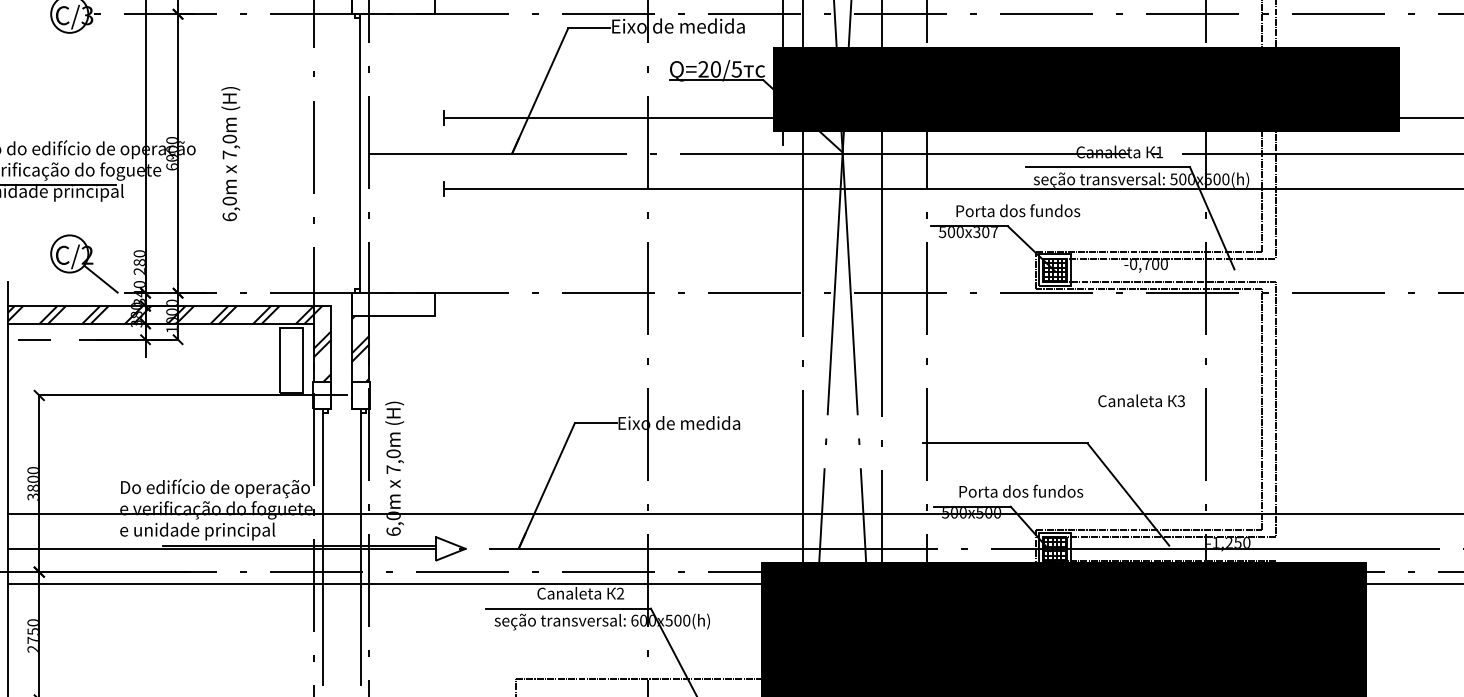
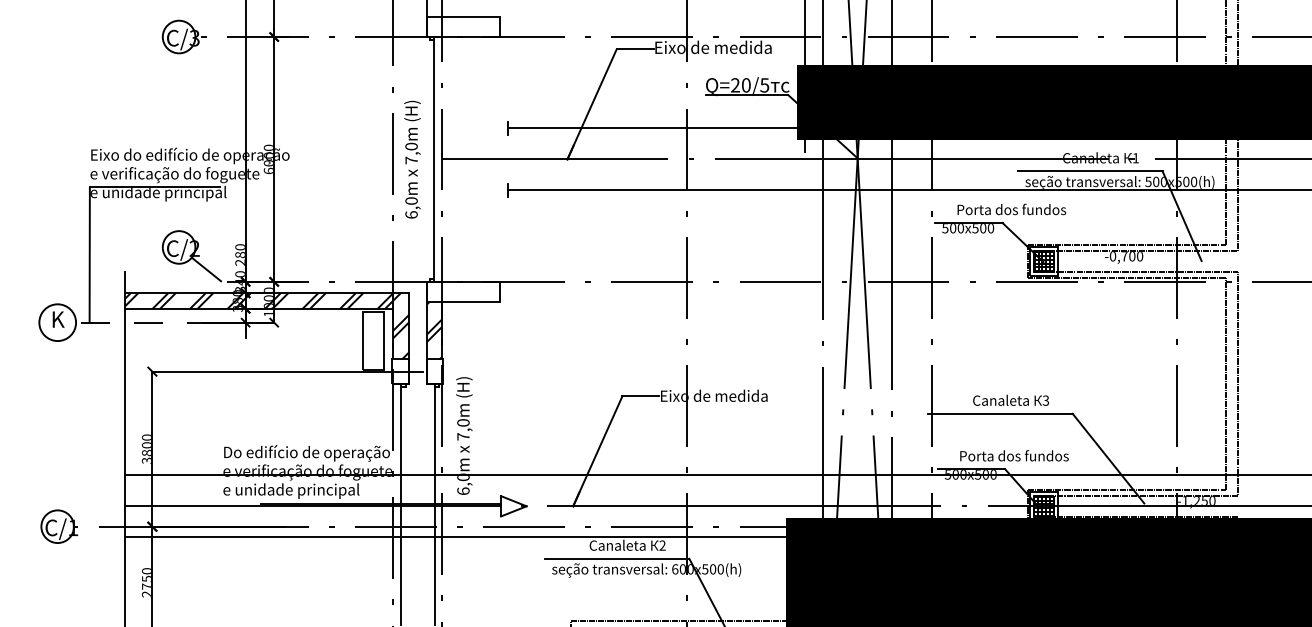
text: (230, 153) -> (412, 159), moved
text: (986, 232) -> (983, 228), 307 -> 500
text: (1142, 399) -> (1011, 399), moved

